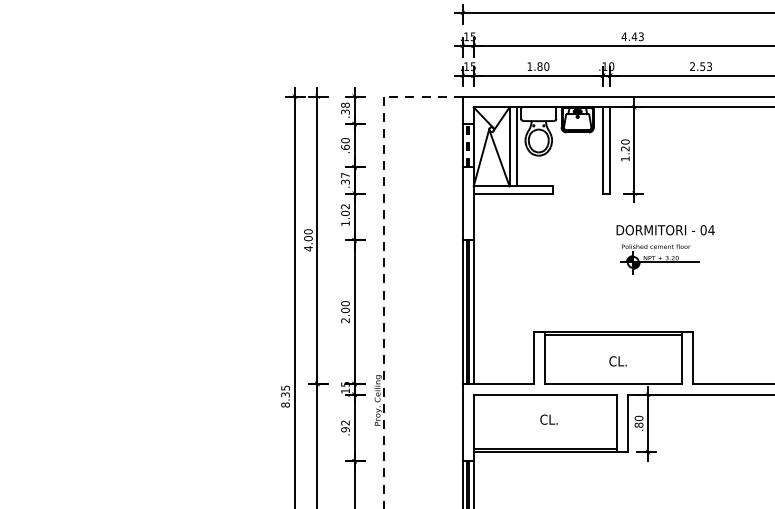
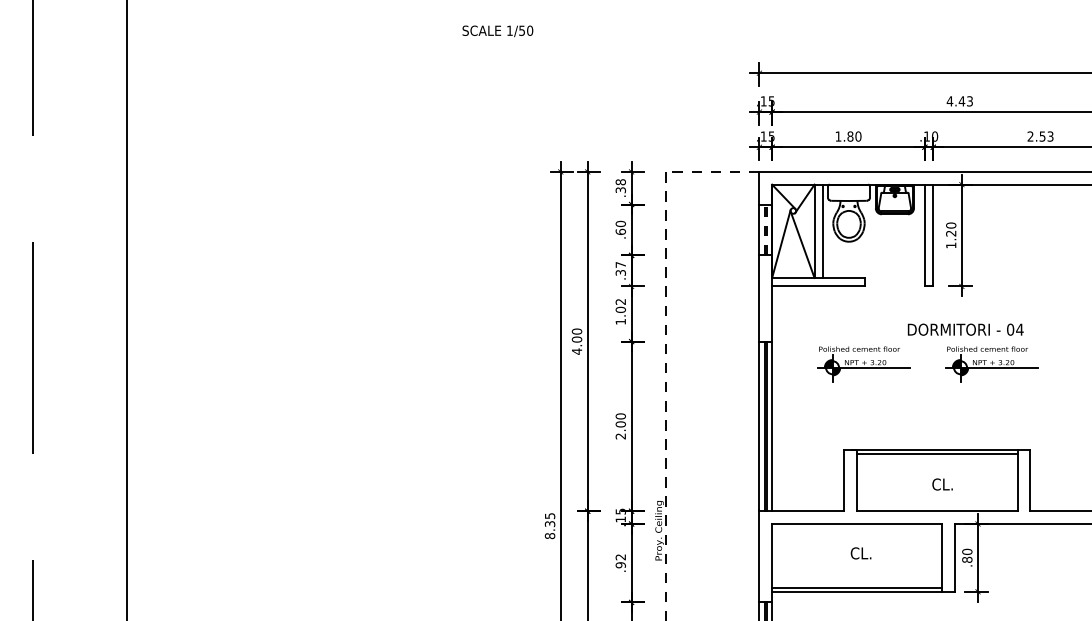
text: (665, 230) -> (965, 329), moved
part: (551, 259) -> (863, 364), added

